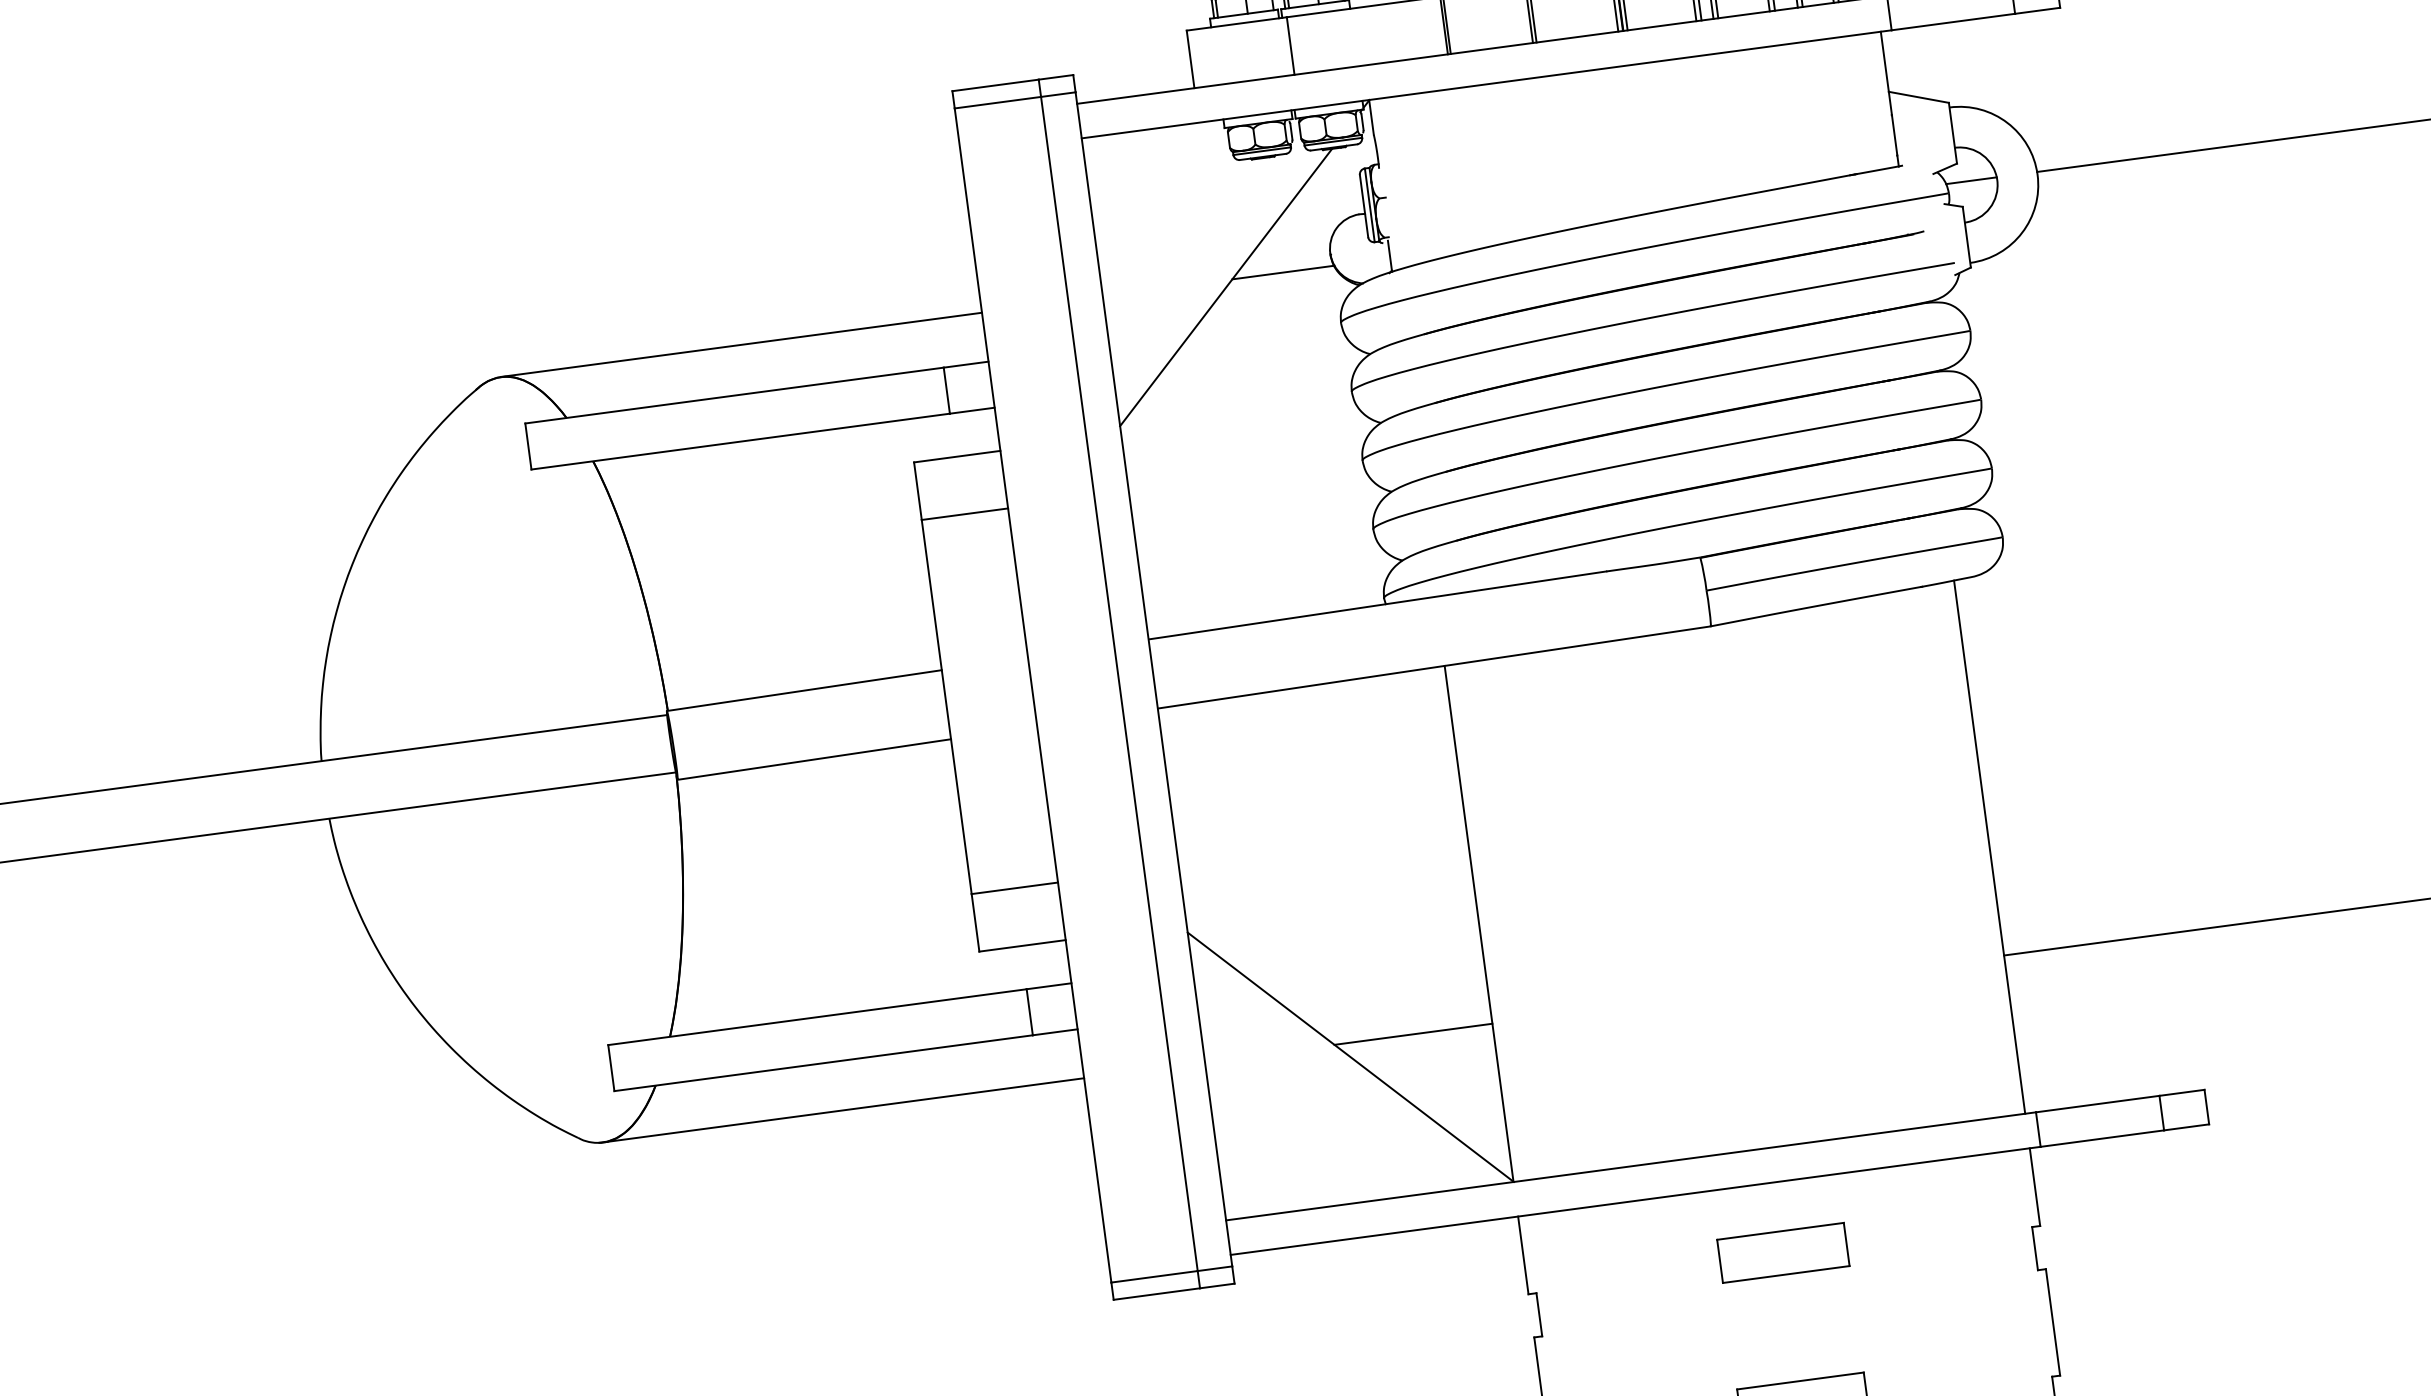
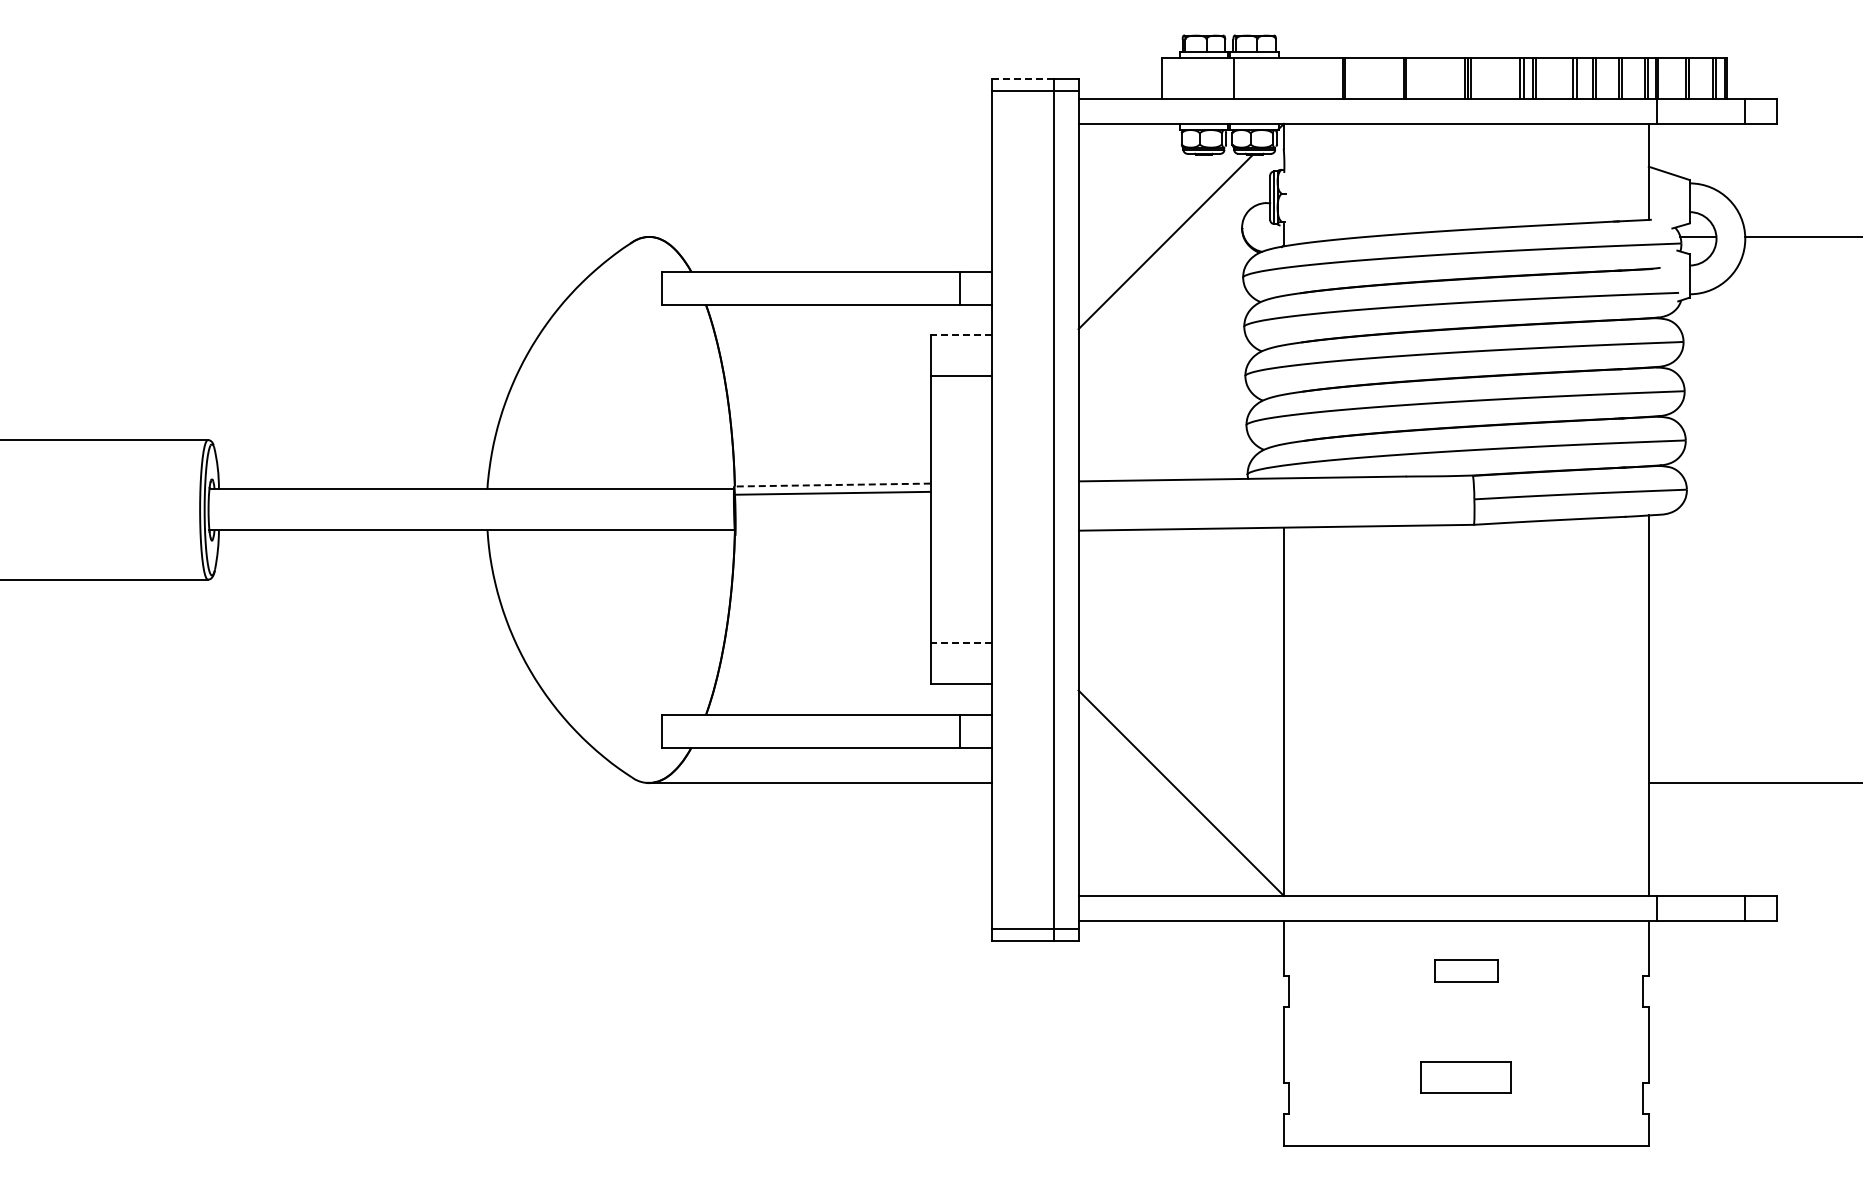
line: (996, 85) -> (1023, 78), solid -> dashed
line: (1283, 272) -> (1207, 236), removed
line: (741, 344) -> (820, 236), removed
line: (957, 456) -> (961, 335), solid -> dashed
line: (804, 691) -> (832, 485), solid -> dashed
line: (813, 758) -> (831, 492), moved
line: (1014, 888) -> (961, 643), solid -> dashed
line: (1413, 1033) -> (1227, 782), removed
part: (1782, 1252) -> (1465, 970), size x0.7

